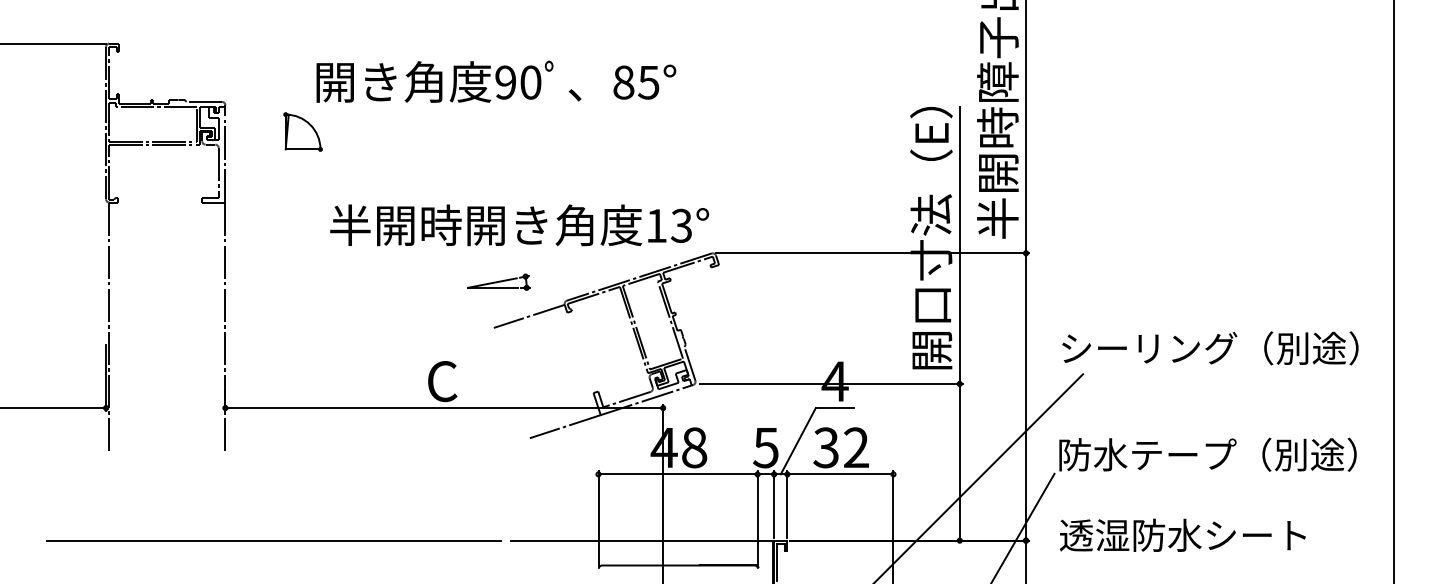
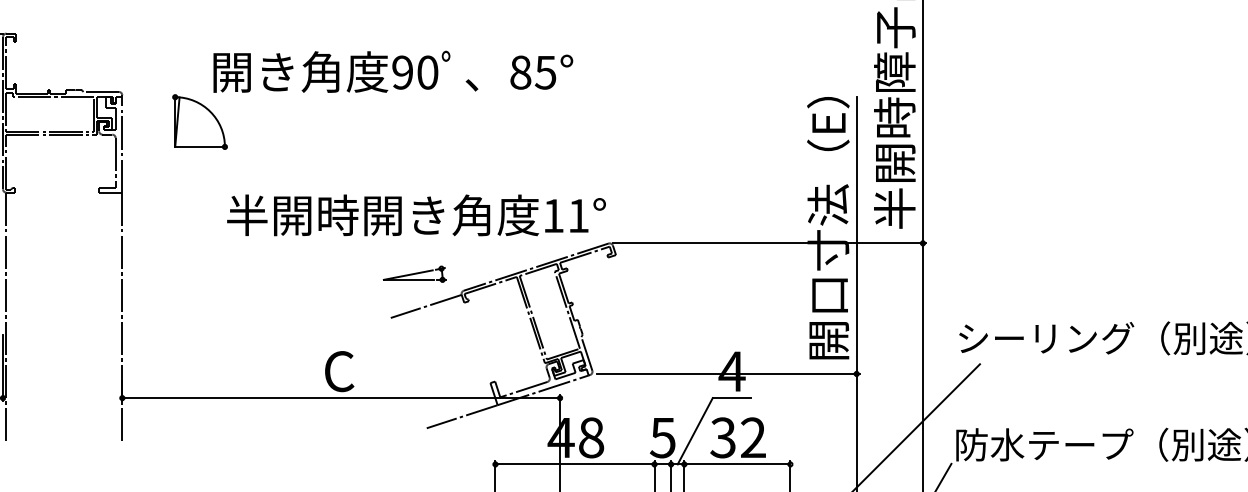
part: (302, 131) -> (199, 121), size x1.43
text: (680, 225) -> (577, 215), 13° -> 11°
part: (498, 281) -> (414, 273), moved

